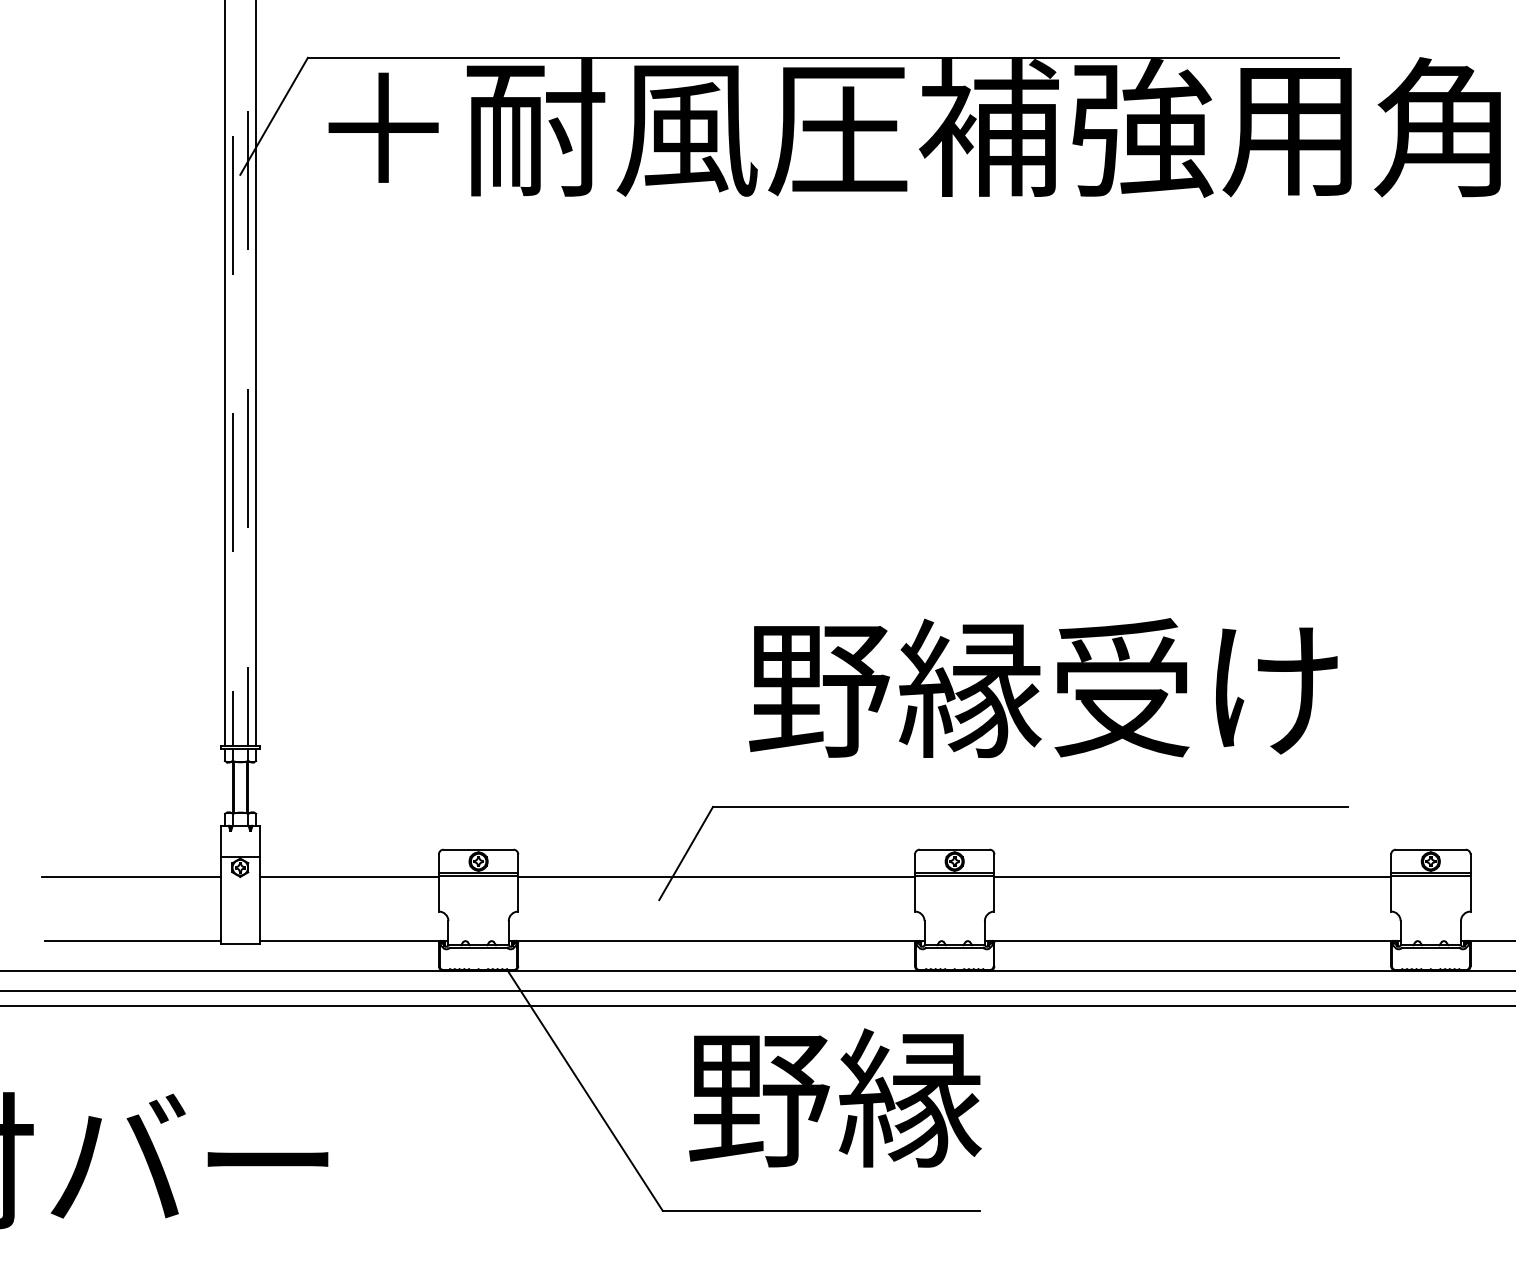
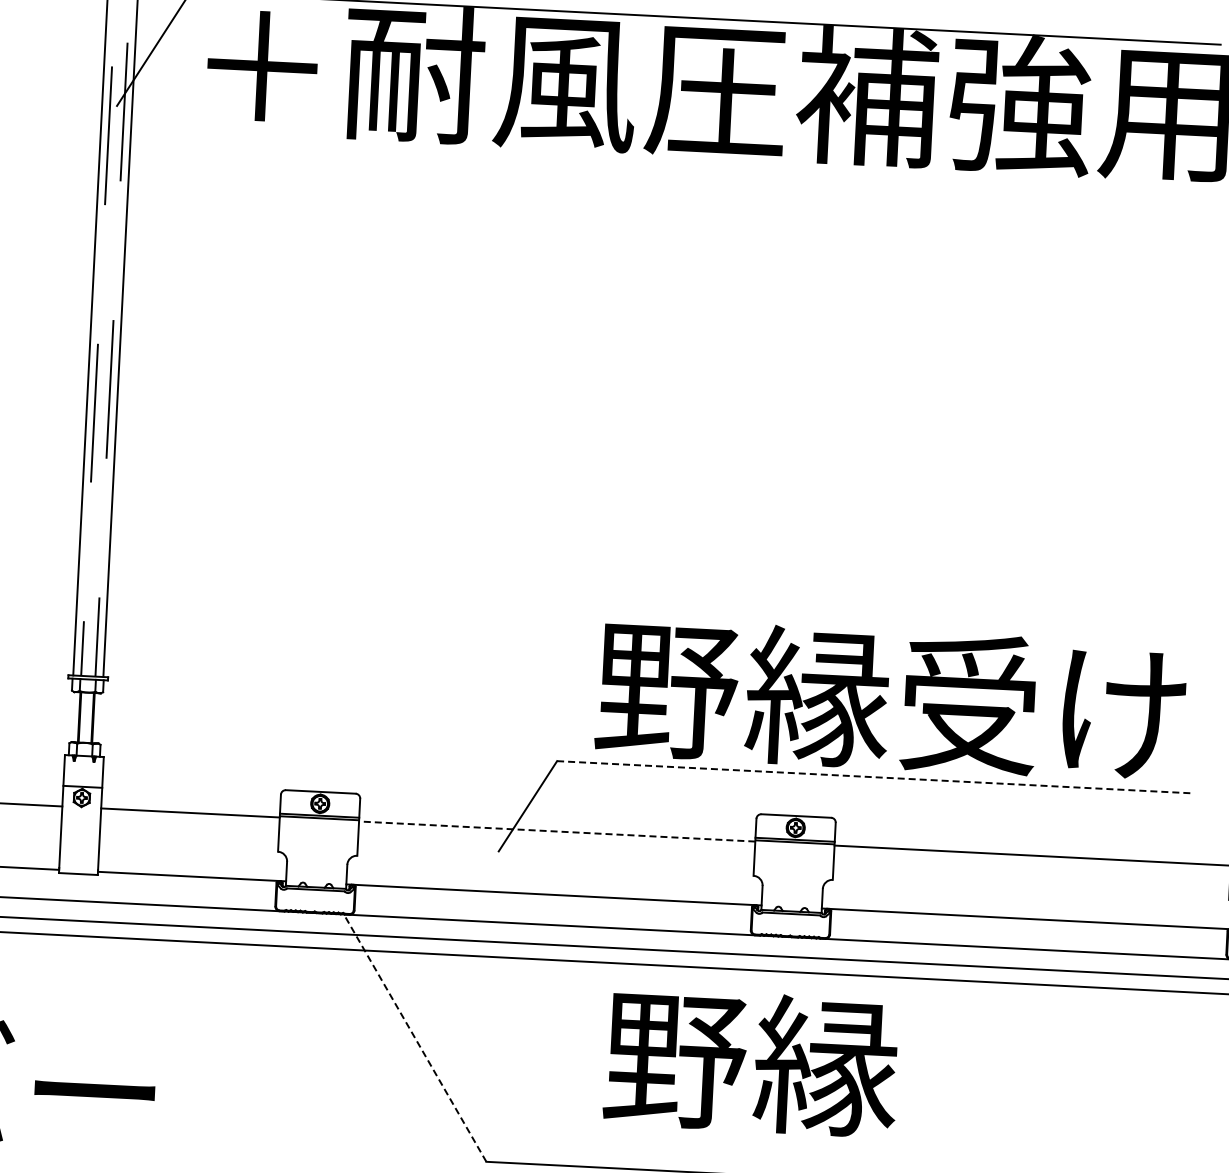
text: (1043, 688) -> (891, 700), moved
line: (1030, 806) -> (874, 776), solid -> dashed
line: (716, 877) -> (557, 831), solid -> dashed
line: (584, 1090) -> (414, 1037), solid -> dashed
text: (835, 1097) -> (751, 1061), moved

